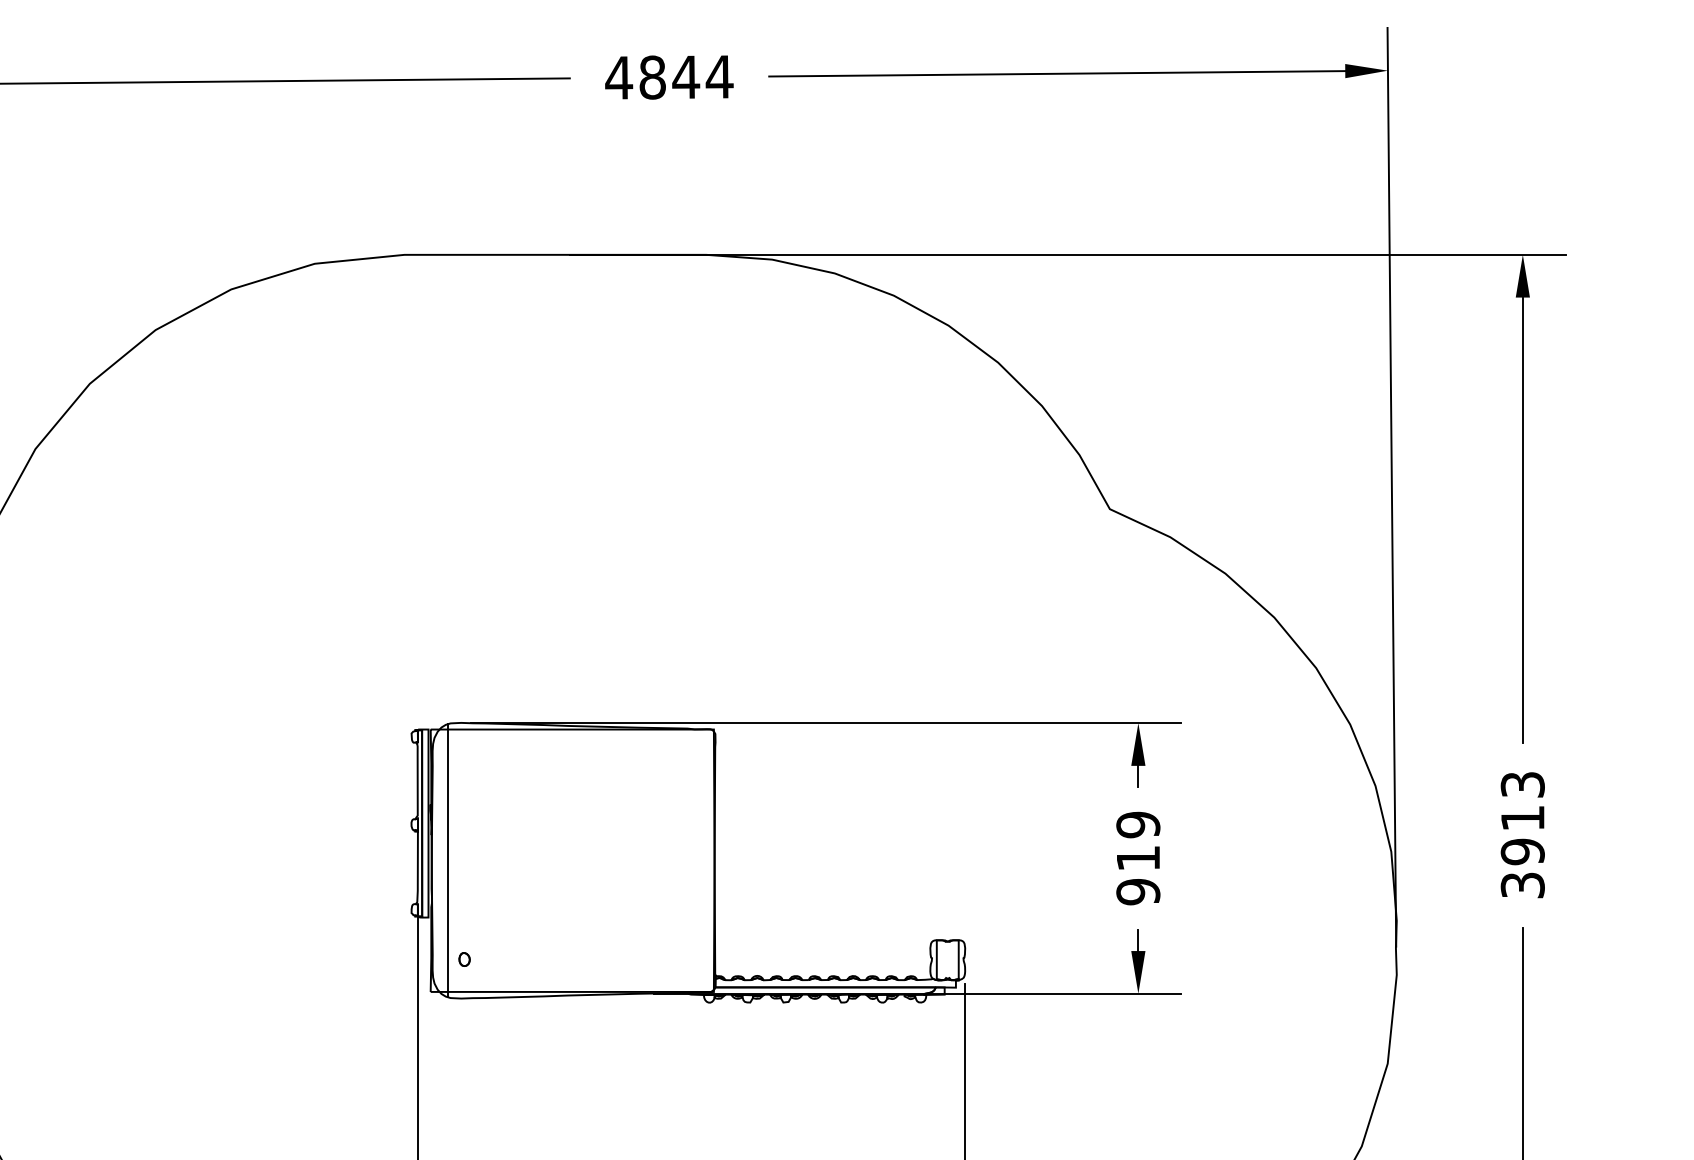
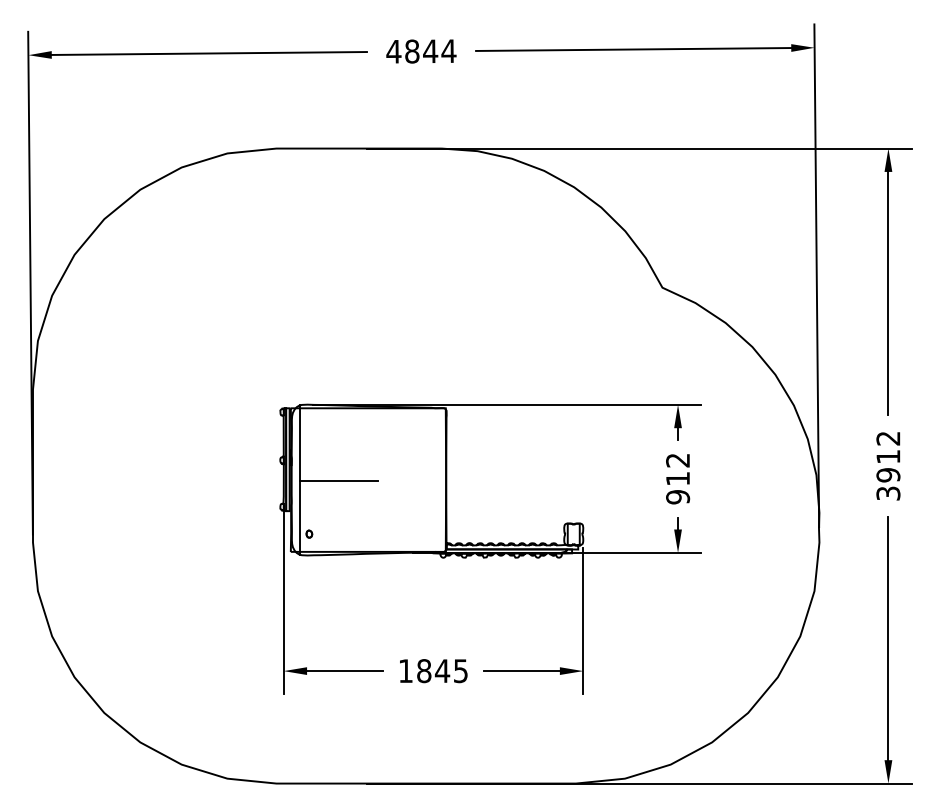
text: (1522, 784) -> (888, 438), 3913 -> 3912
text: (1139, 824) -> (678, 460), 919 -> 912
line: (517, 861) -> (338, 480), added

